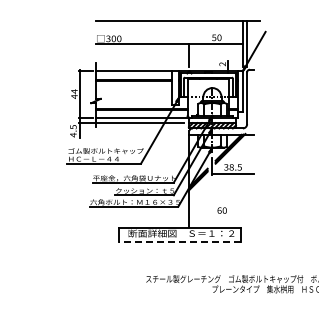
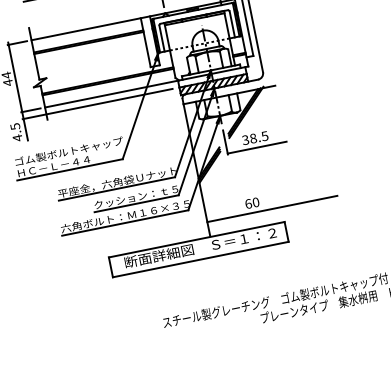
line: (234, 217) -> (271, 209), added
line: (179, 241) -> (200, 259), dashed -> solid

